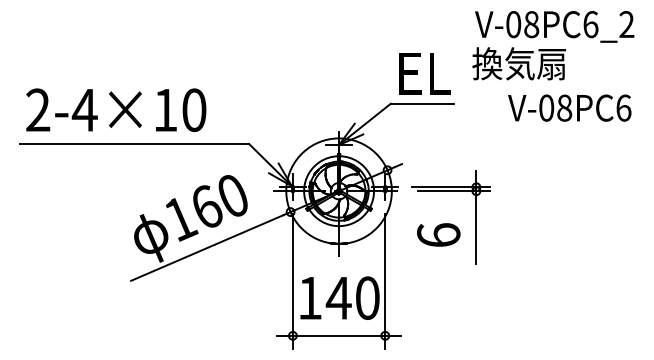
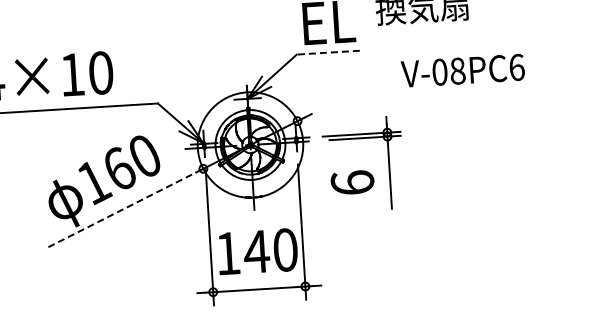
line: (422, 103) -> (328, 52), solid -> dashed
text: (569, 107) -> (462, 70), moved
line: (207, 248) -> (122, 210), solid -> dashed

